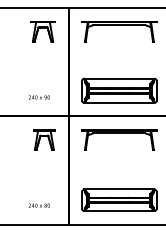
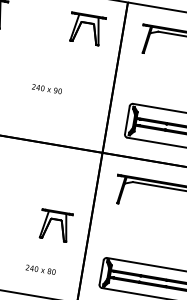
text: (38, 97) -> (45, 88), moved
part: (44, 139) -> (55, 224), moved

